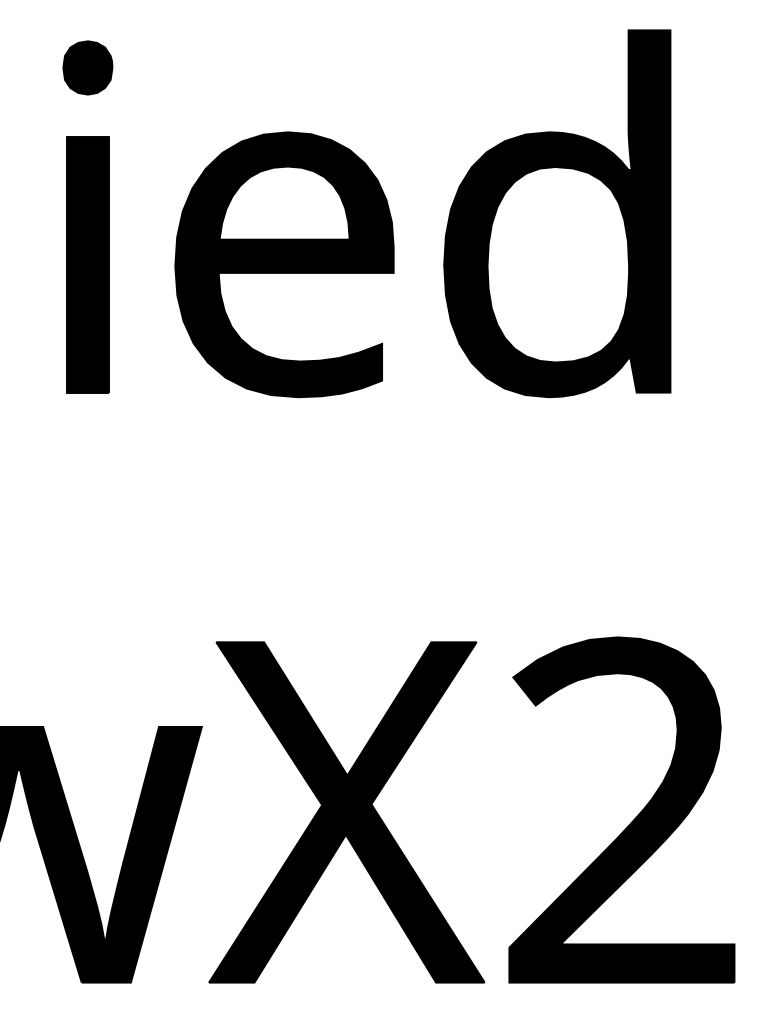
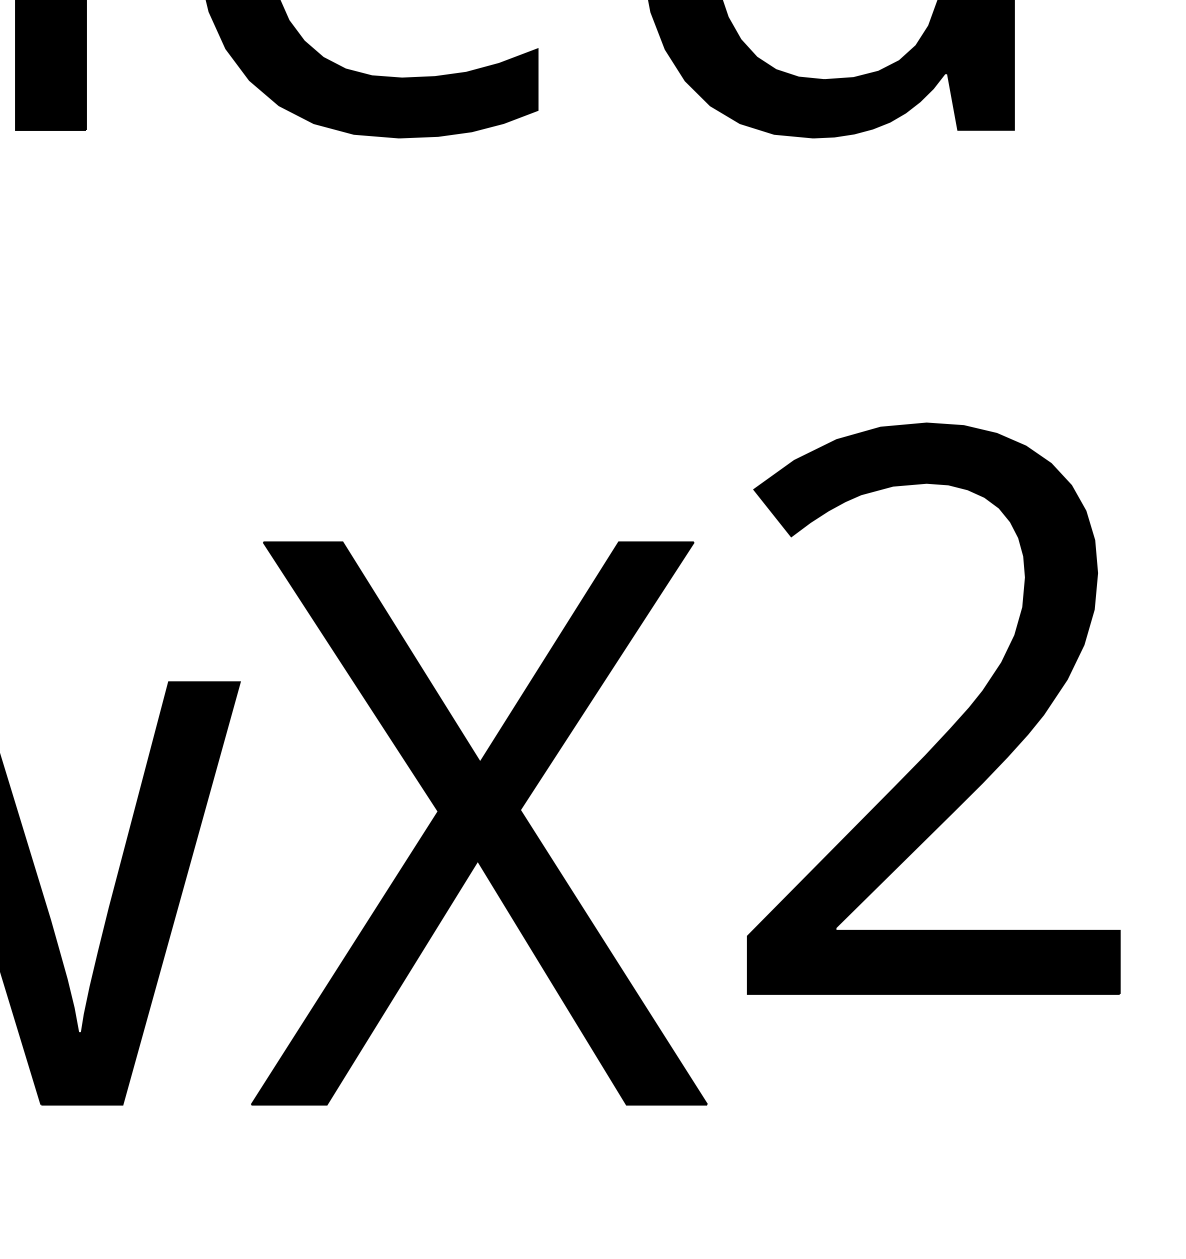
part: (632, 820) -> (951, 726), moved

